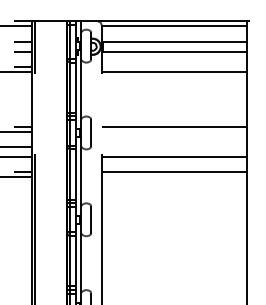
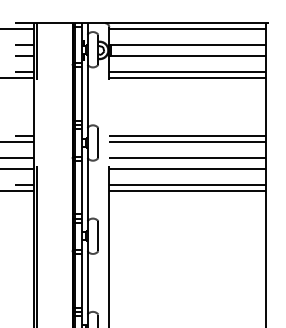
line: (174, 67) -> (187, 72), added
line: (174, 131) -> (187, 141), added
line: (174, 146) -> (187, 157), added
line: (174, 177) -> (187, 190), added

